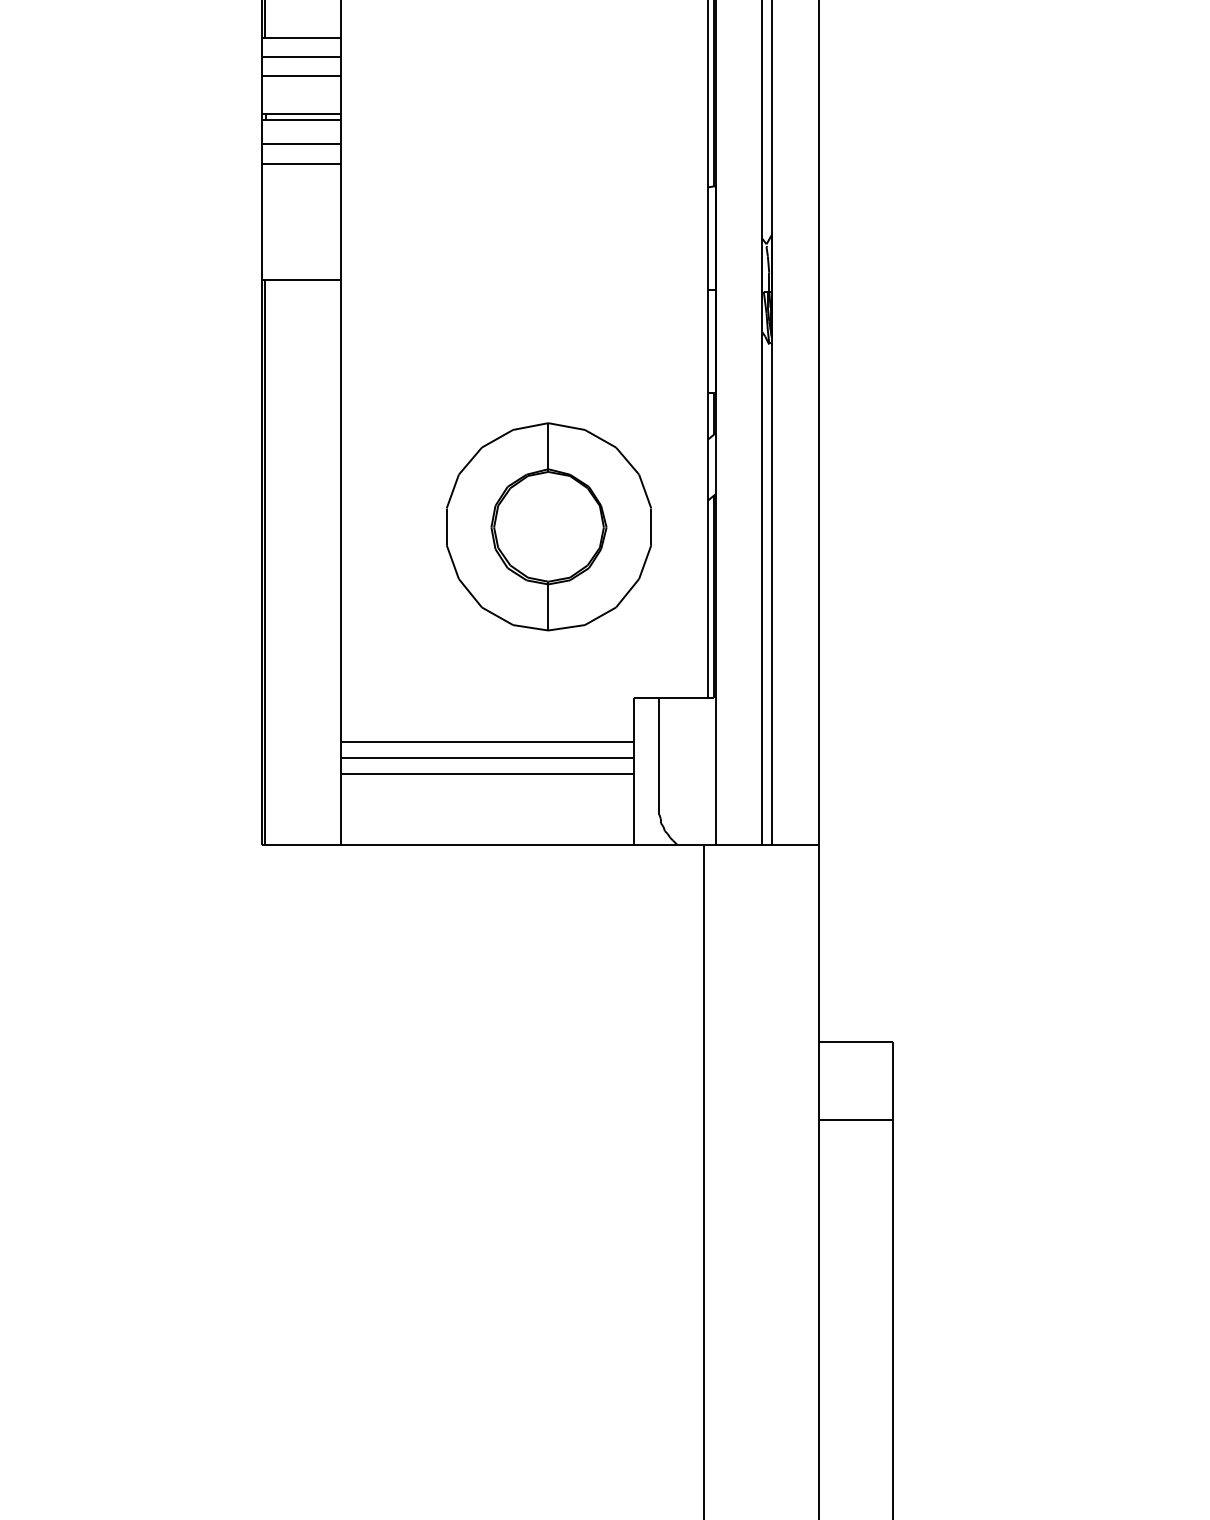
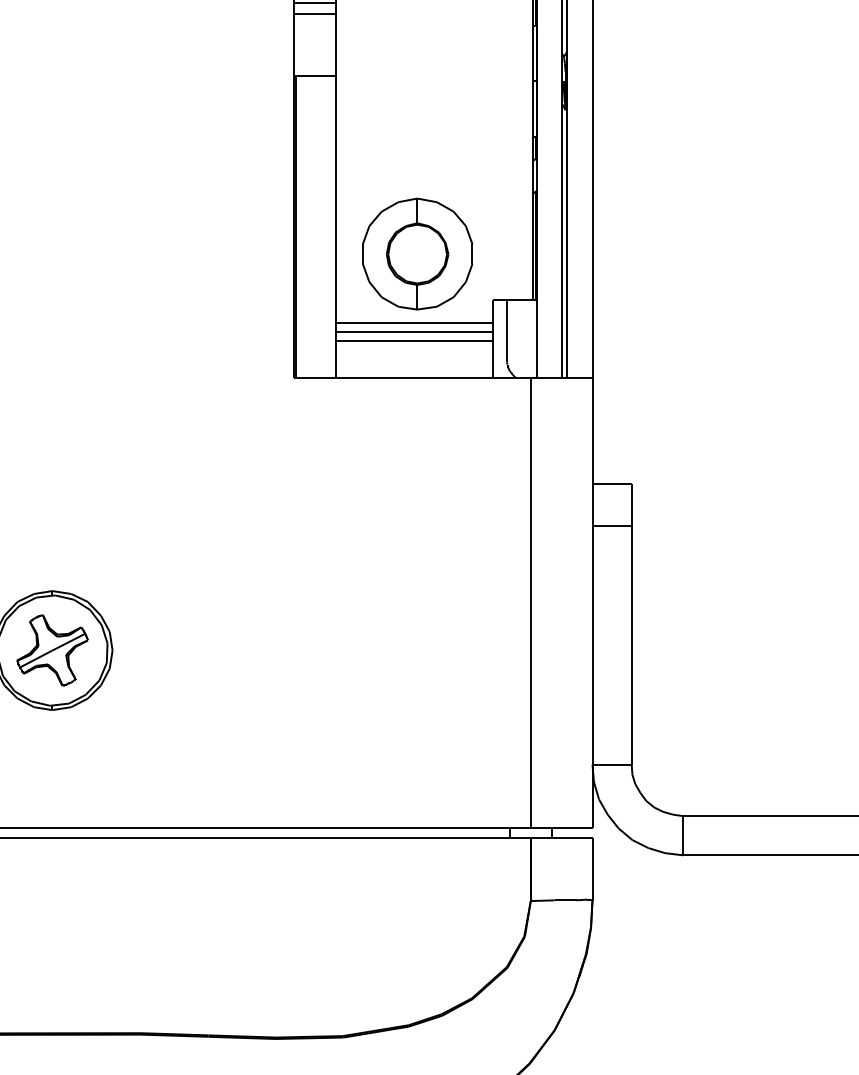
part: (548, 525) -> (417, 253), moved

